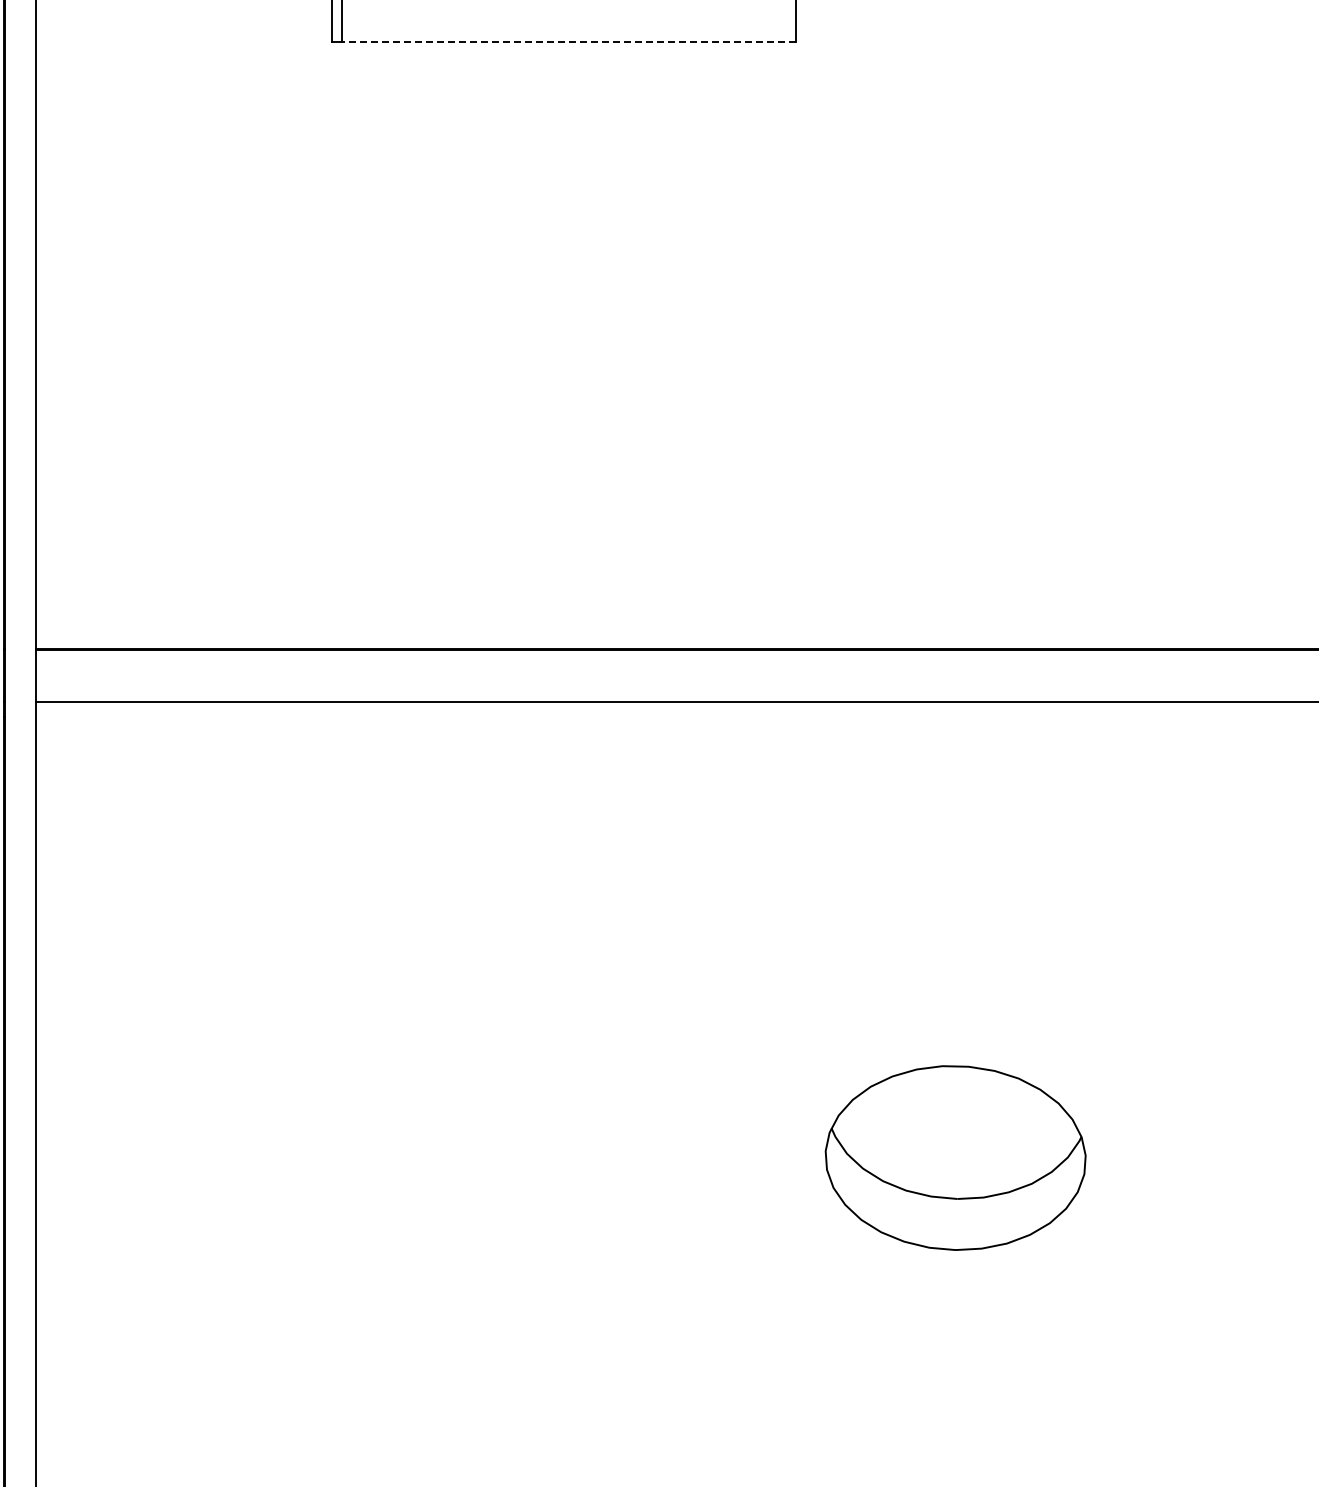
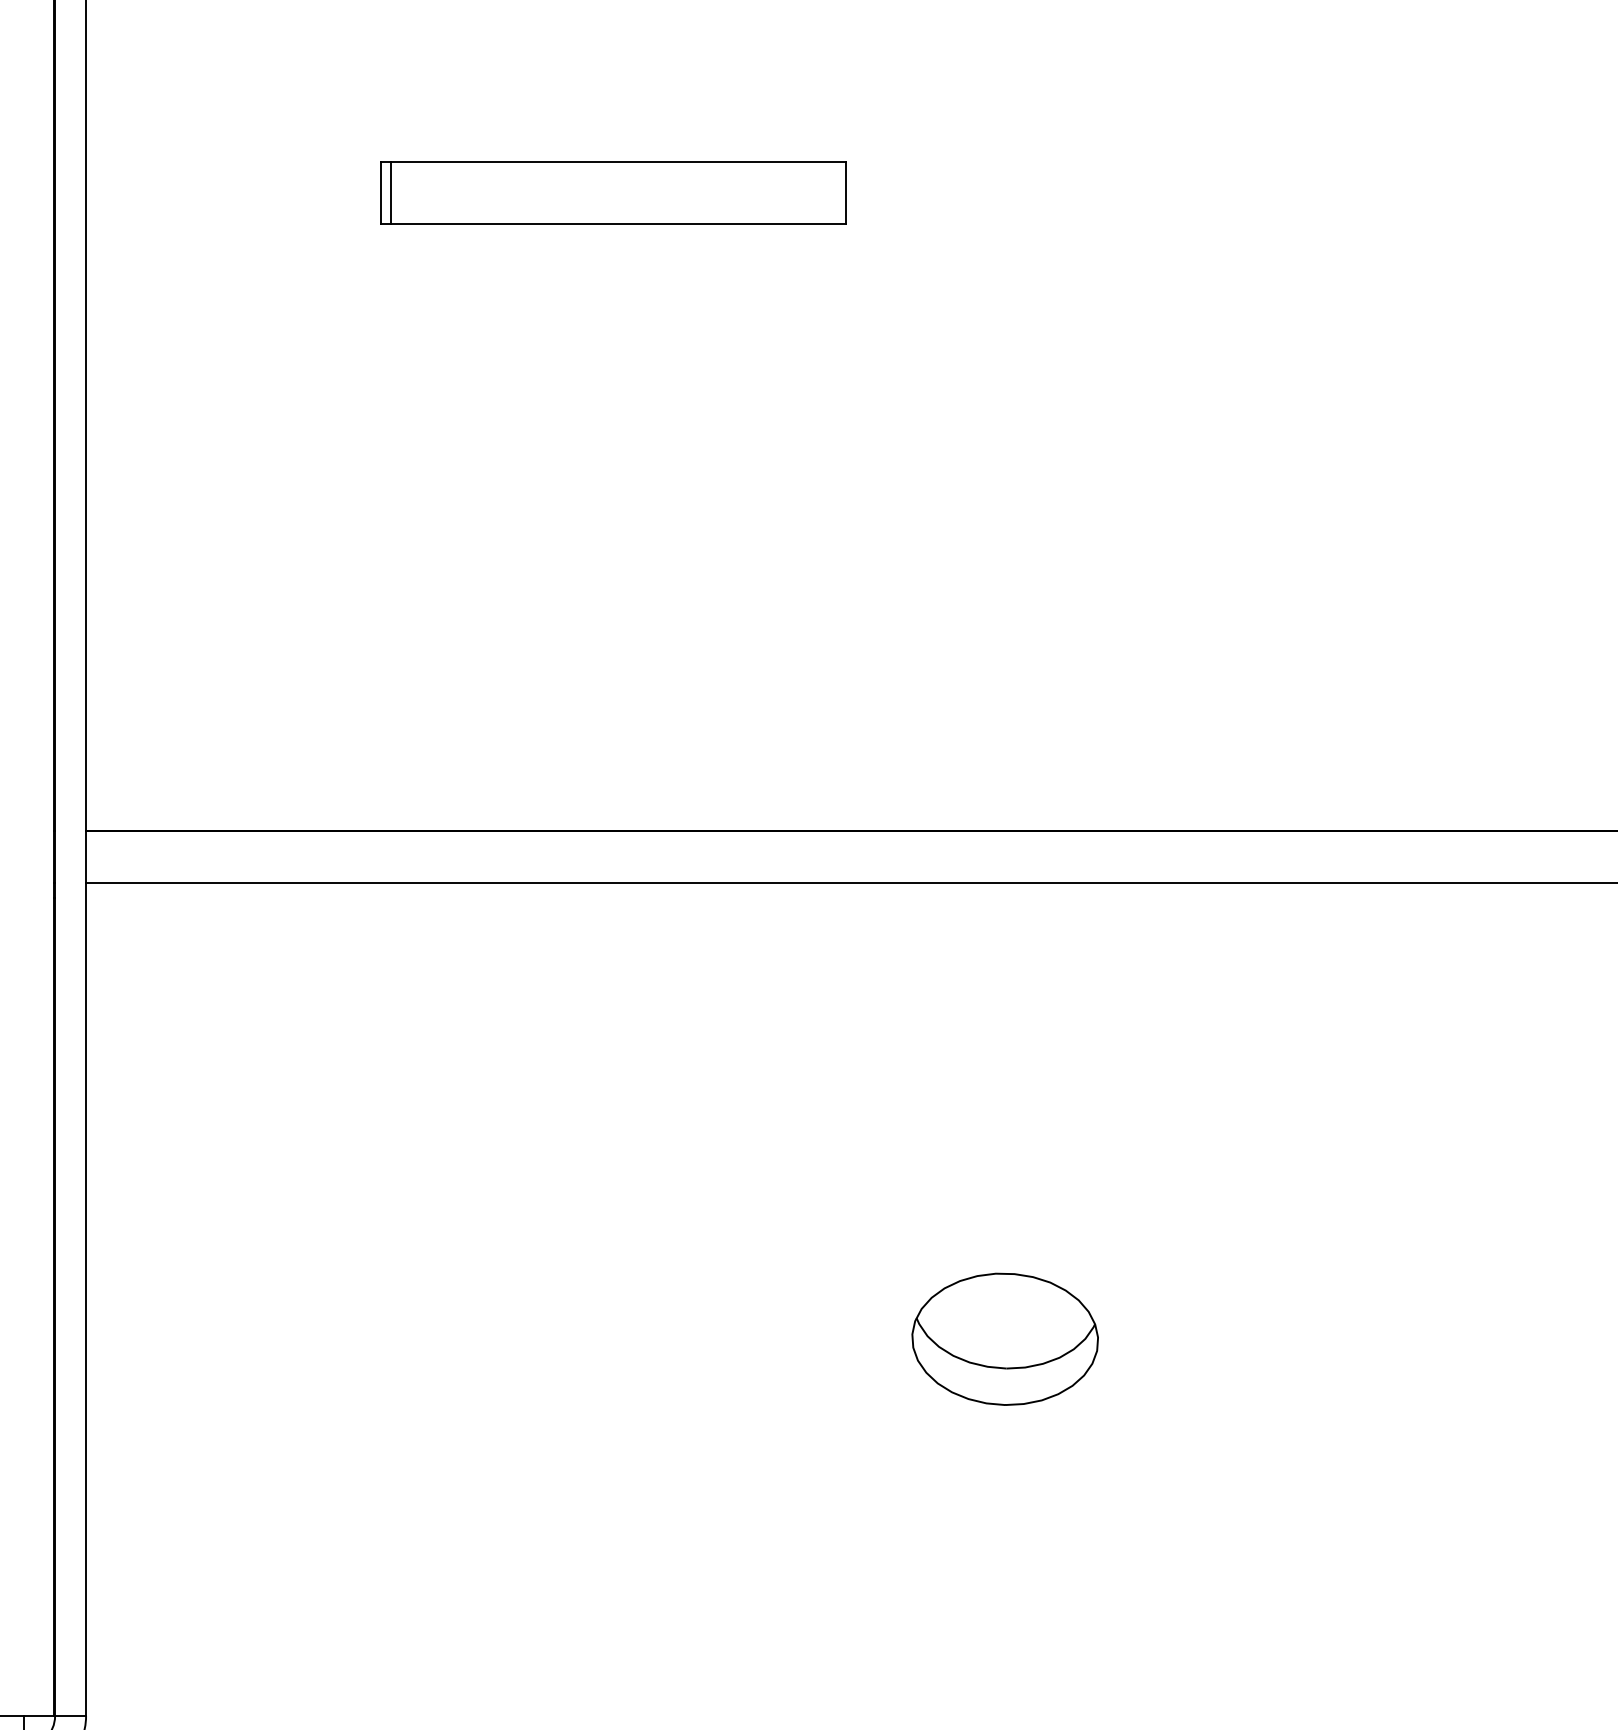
line: (567, 42) -> (617, 223), dashed -> solid
part: (954, 1157) -> (1004, 1338), size x0.71

